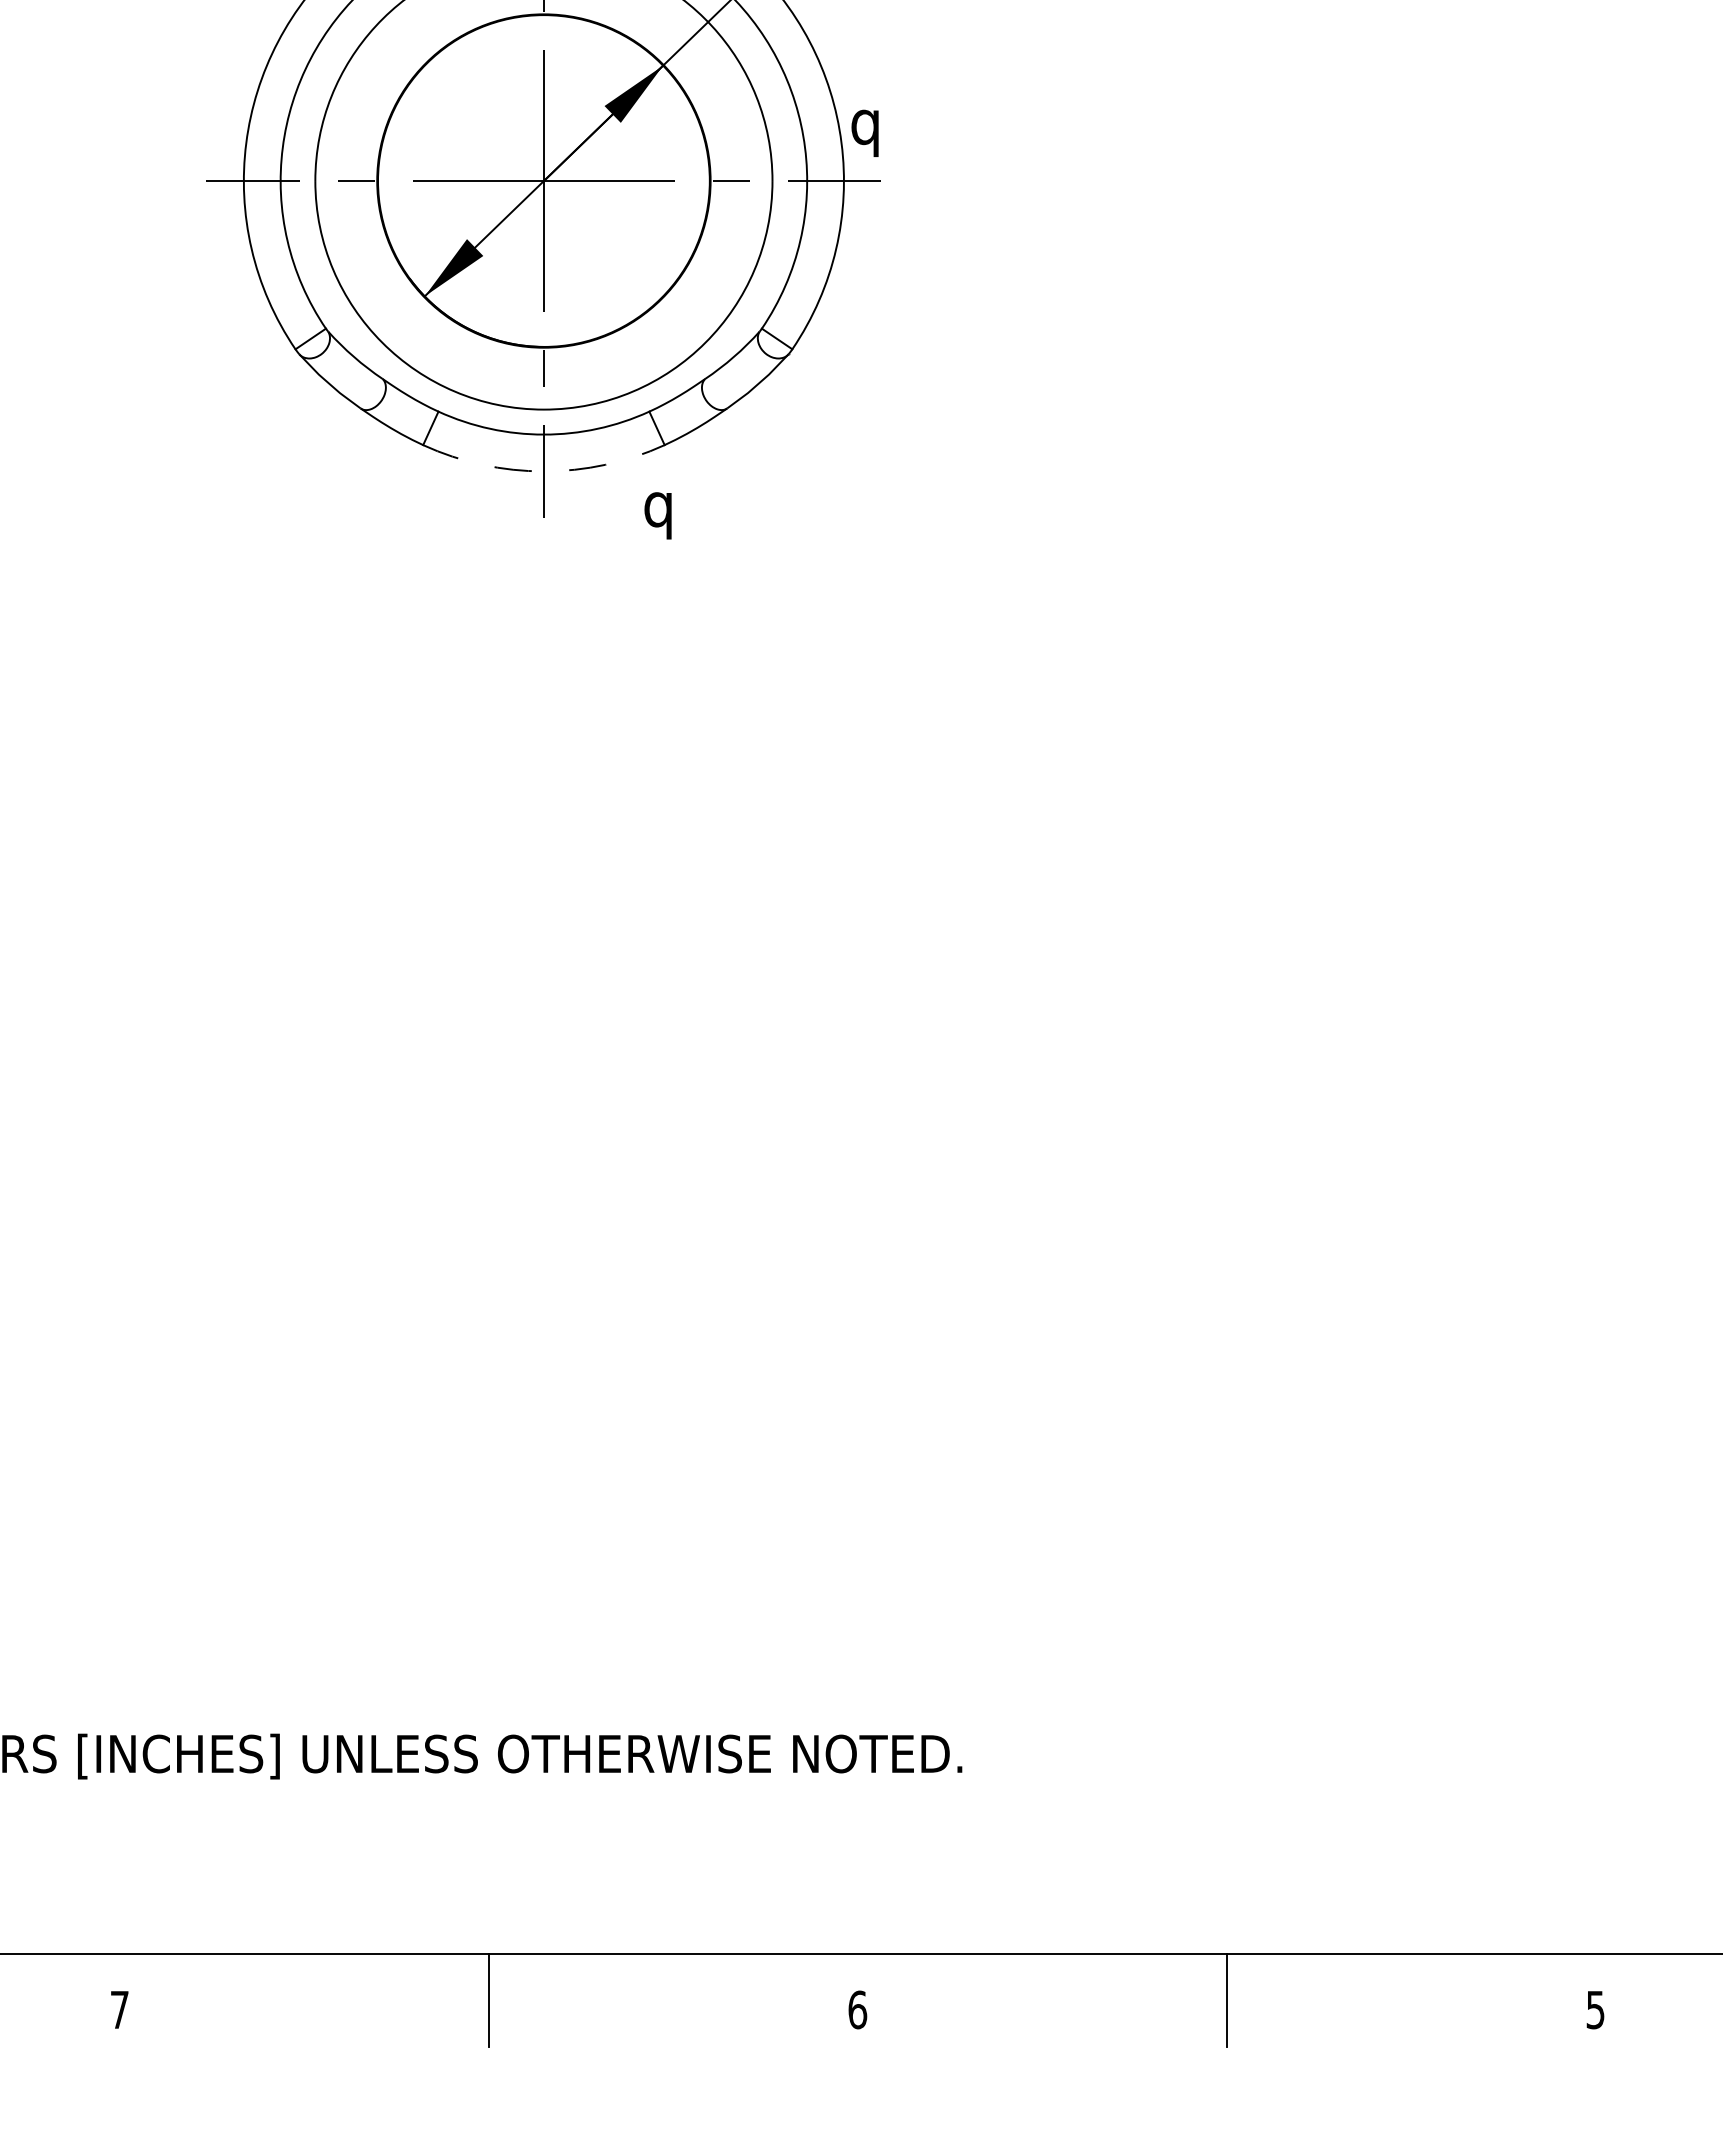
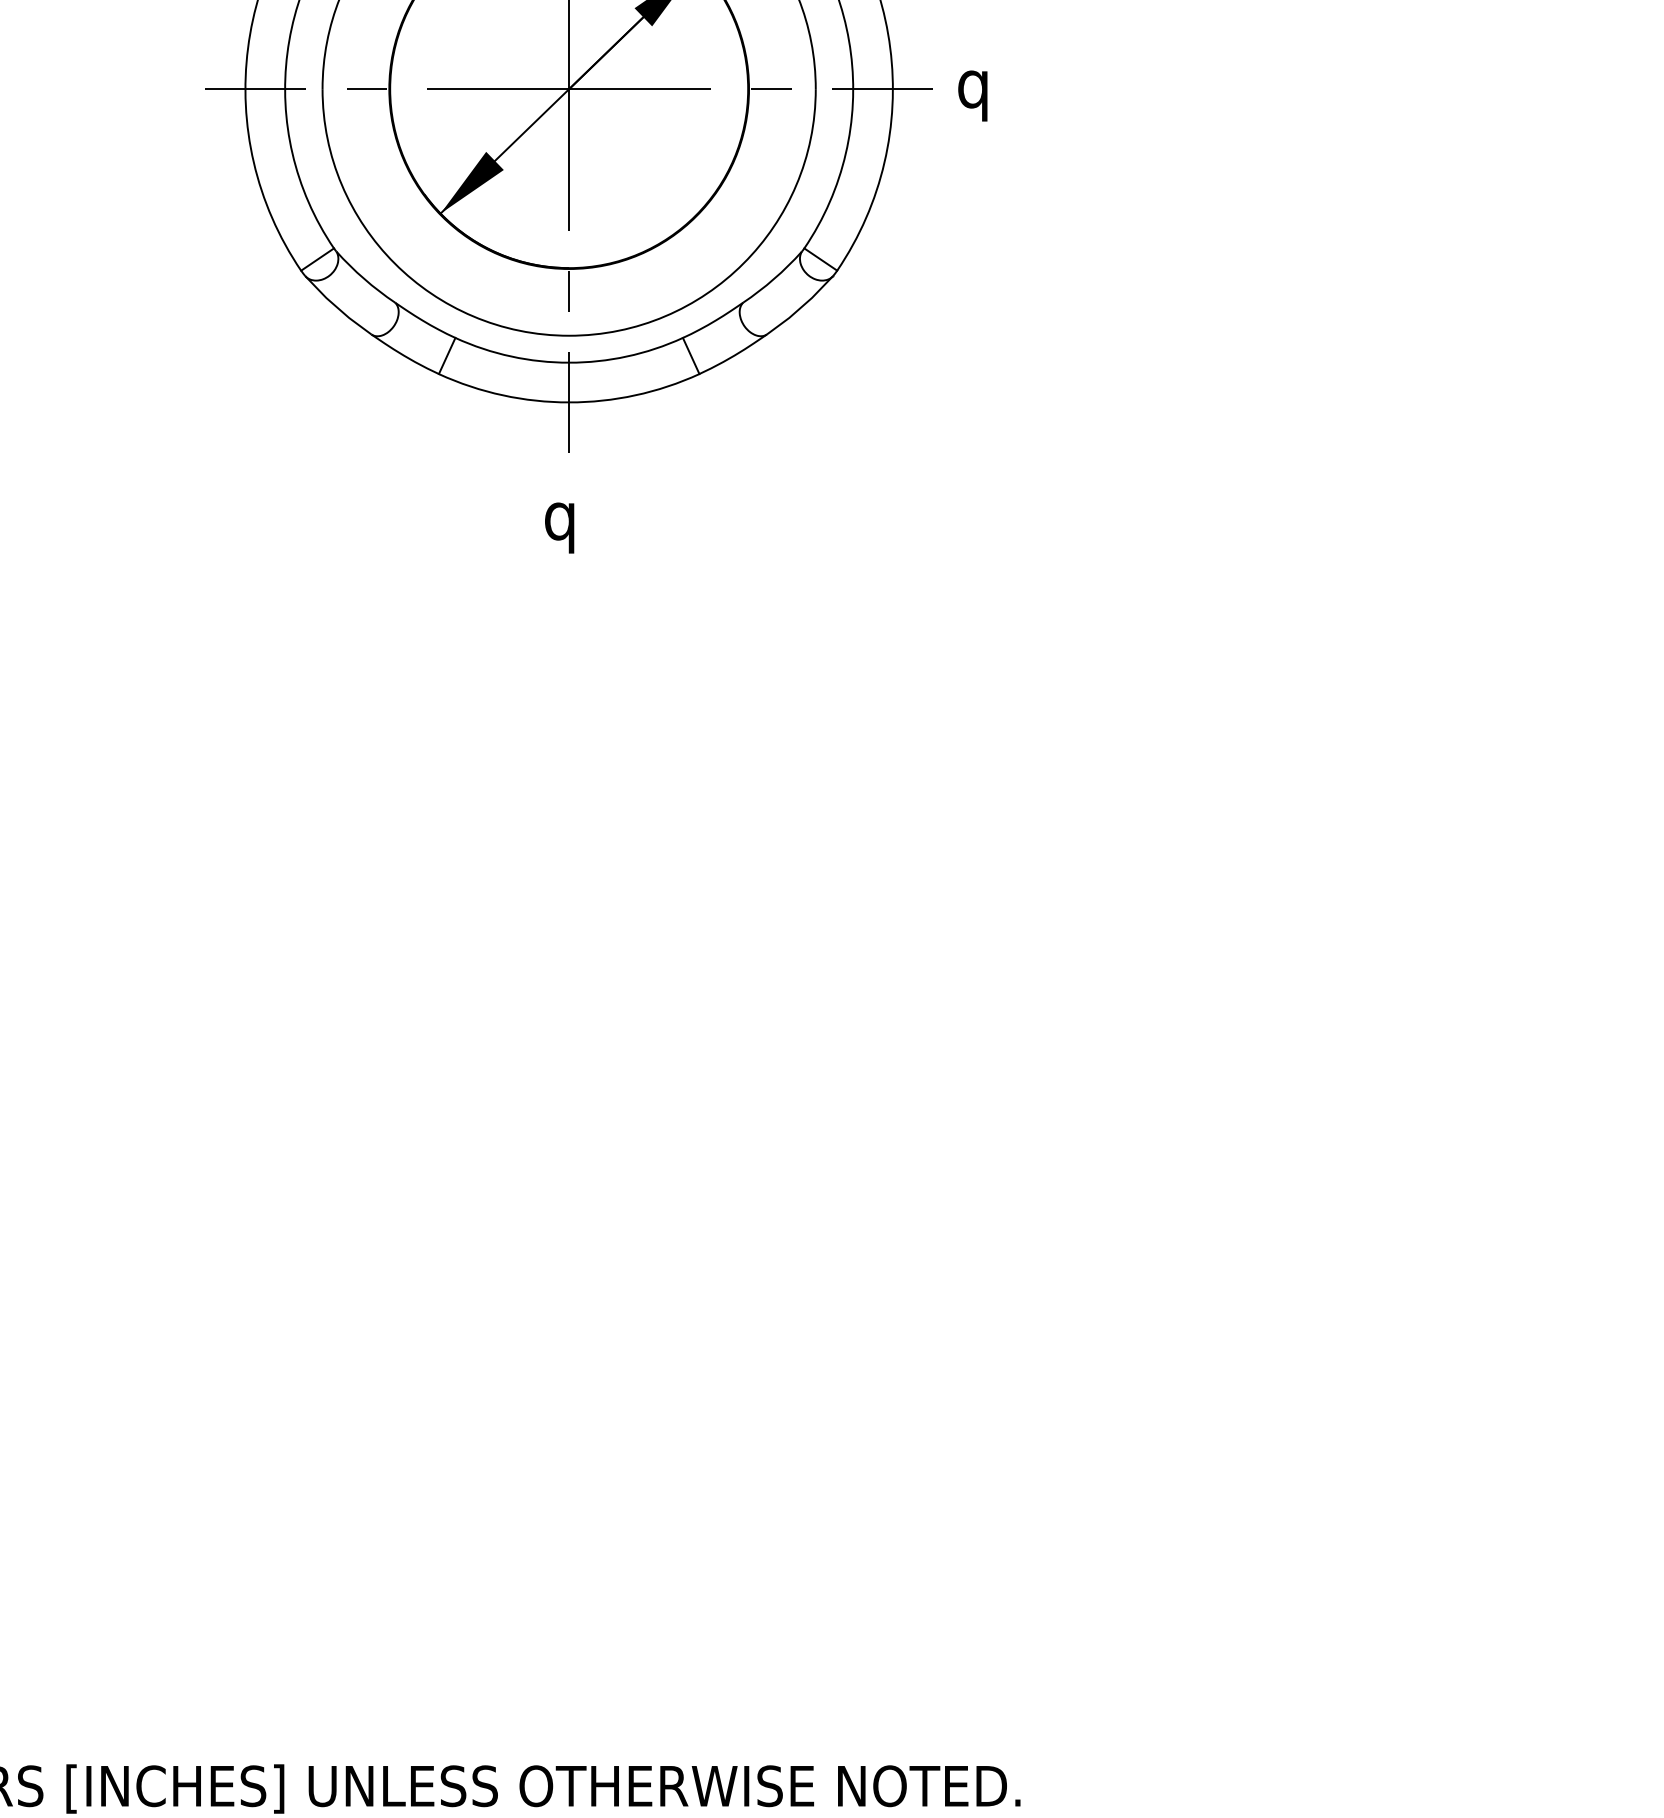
text: (864, 132) -> (972, 95), moved
arc: (543, 471) -> (568, 402), dashed -> solid
text: (657, 515) -> (559, 527), moved

